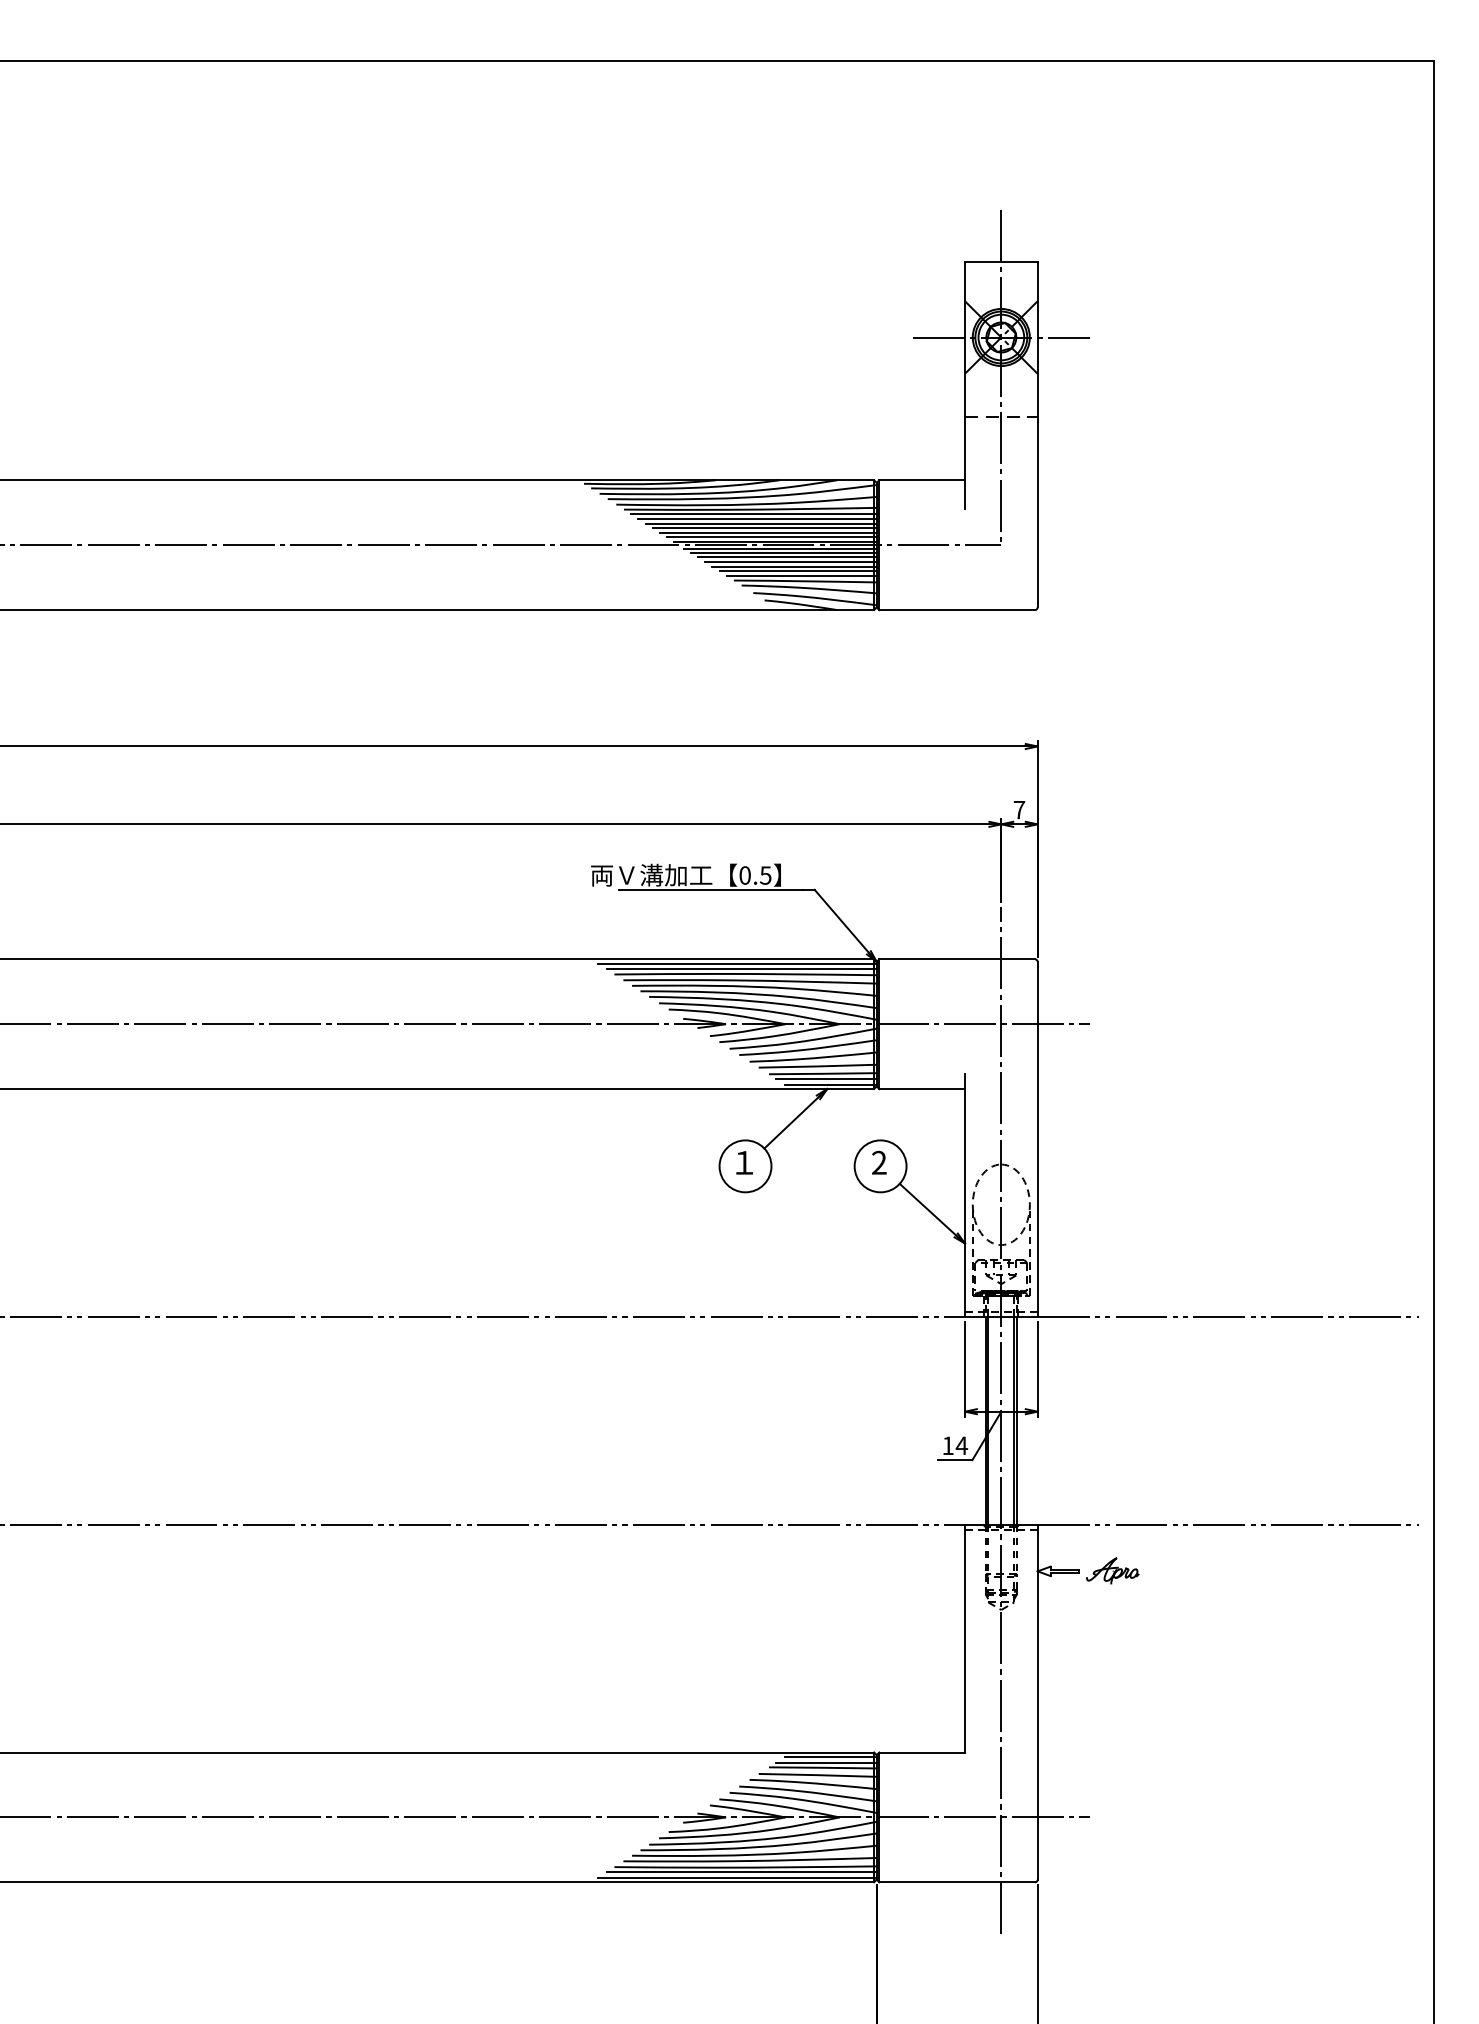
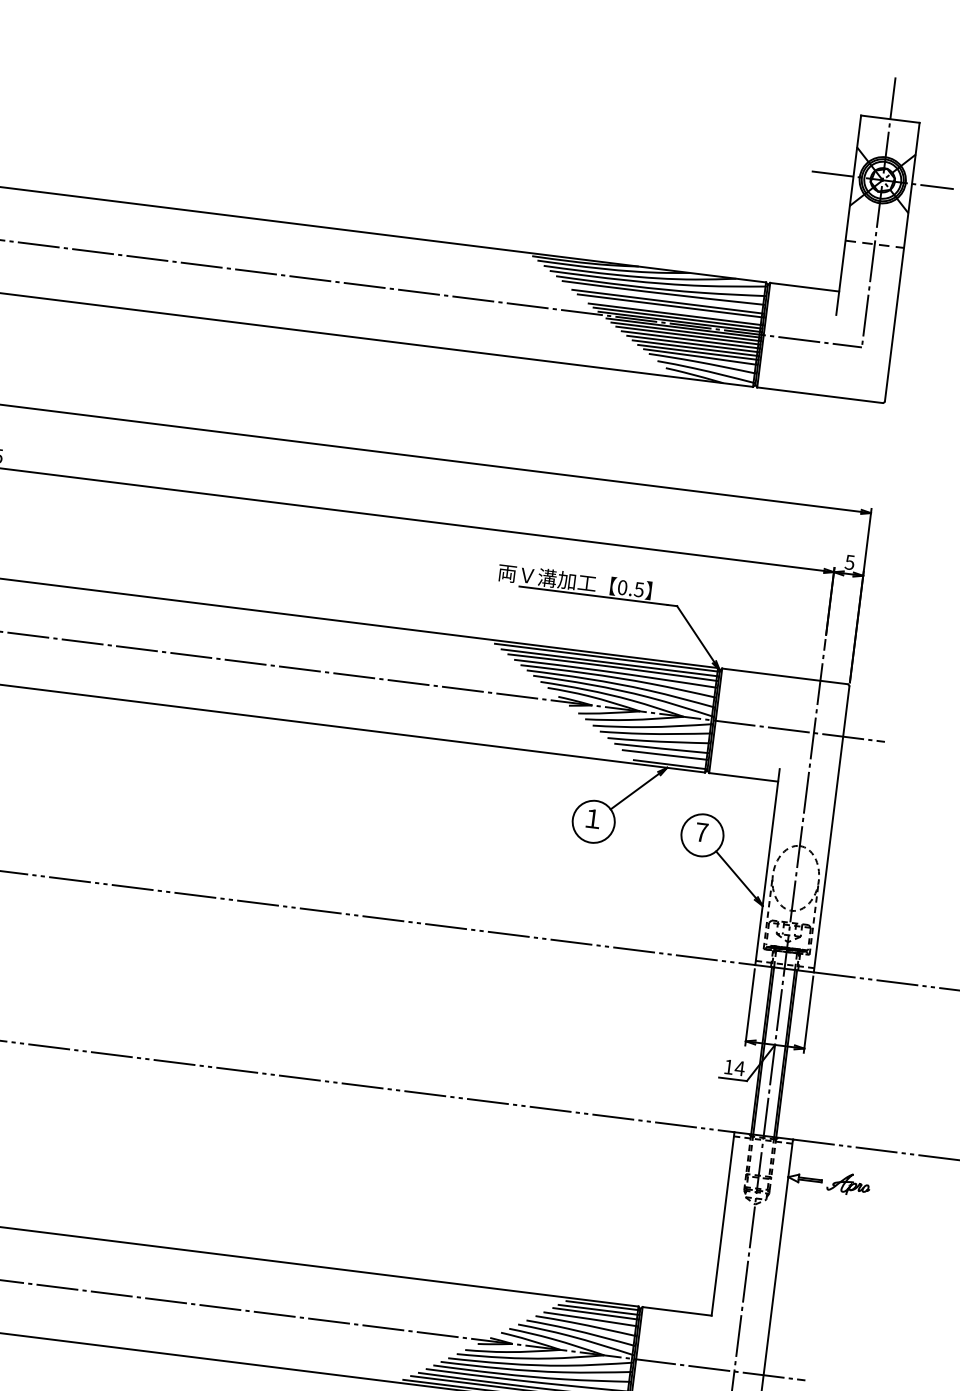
line: (753, 514) -> (665, 297), removed
line: (764, 528) -> (672, 310), removed
text: (1019, 810) -> (849, 562), 7 -> 5
line: (826, 1078) -> (667, 759), removed
text: (879, 1162) -> (701, 832), 2 -> 7

